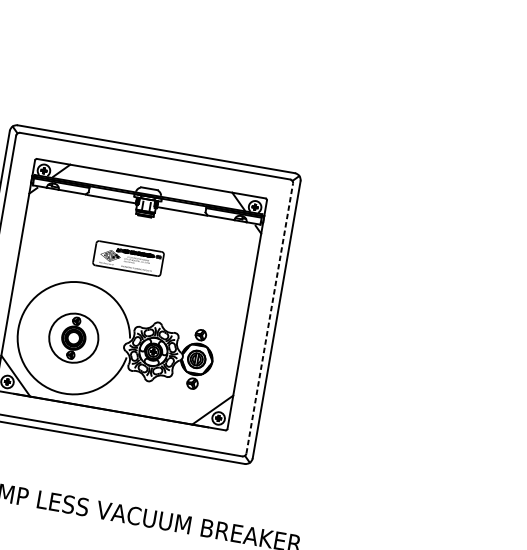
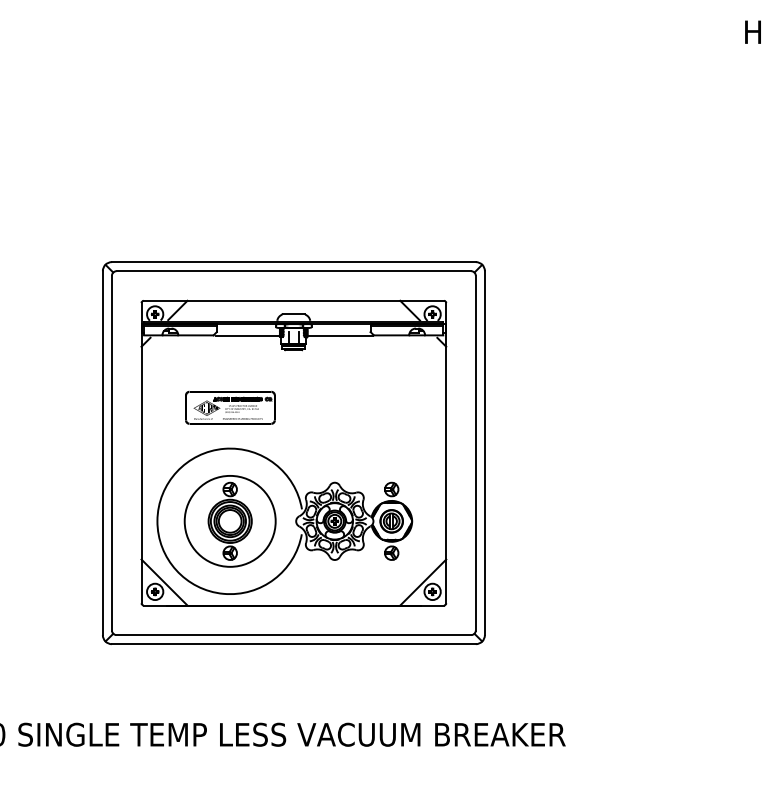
part: (128, 258) -> (230, 407), moved
line: (269, 318) -> (475, 452), dashed -> solid
part: (73, 338) -> (229, 521), size x1.43

